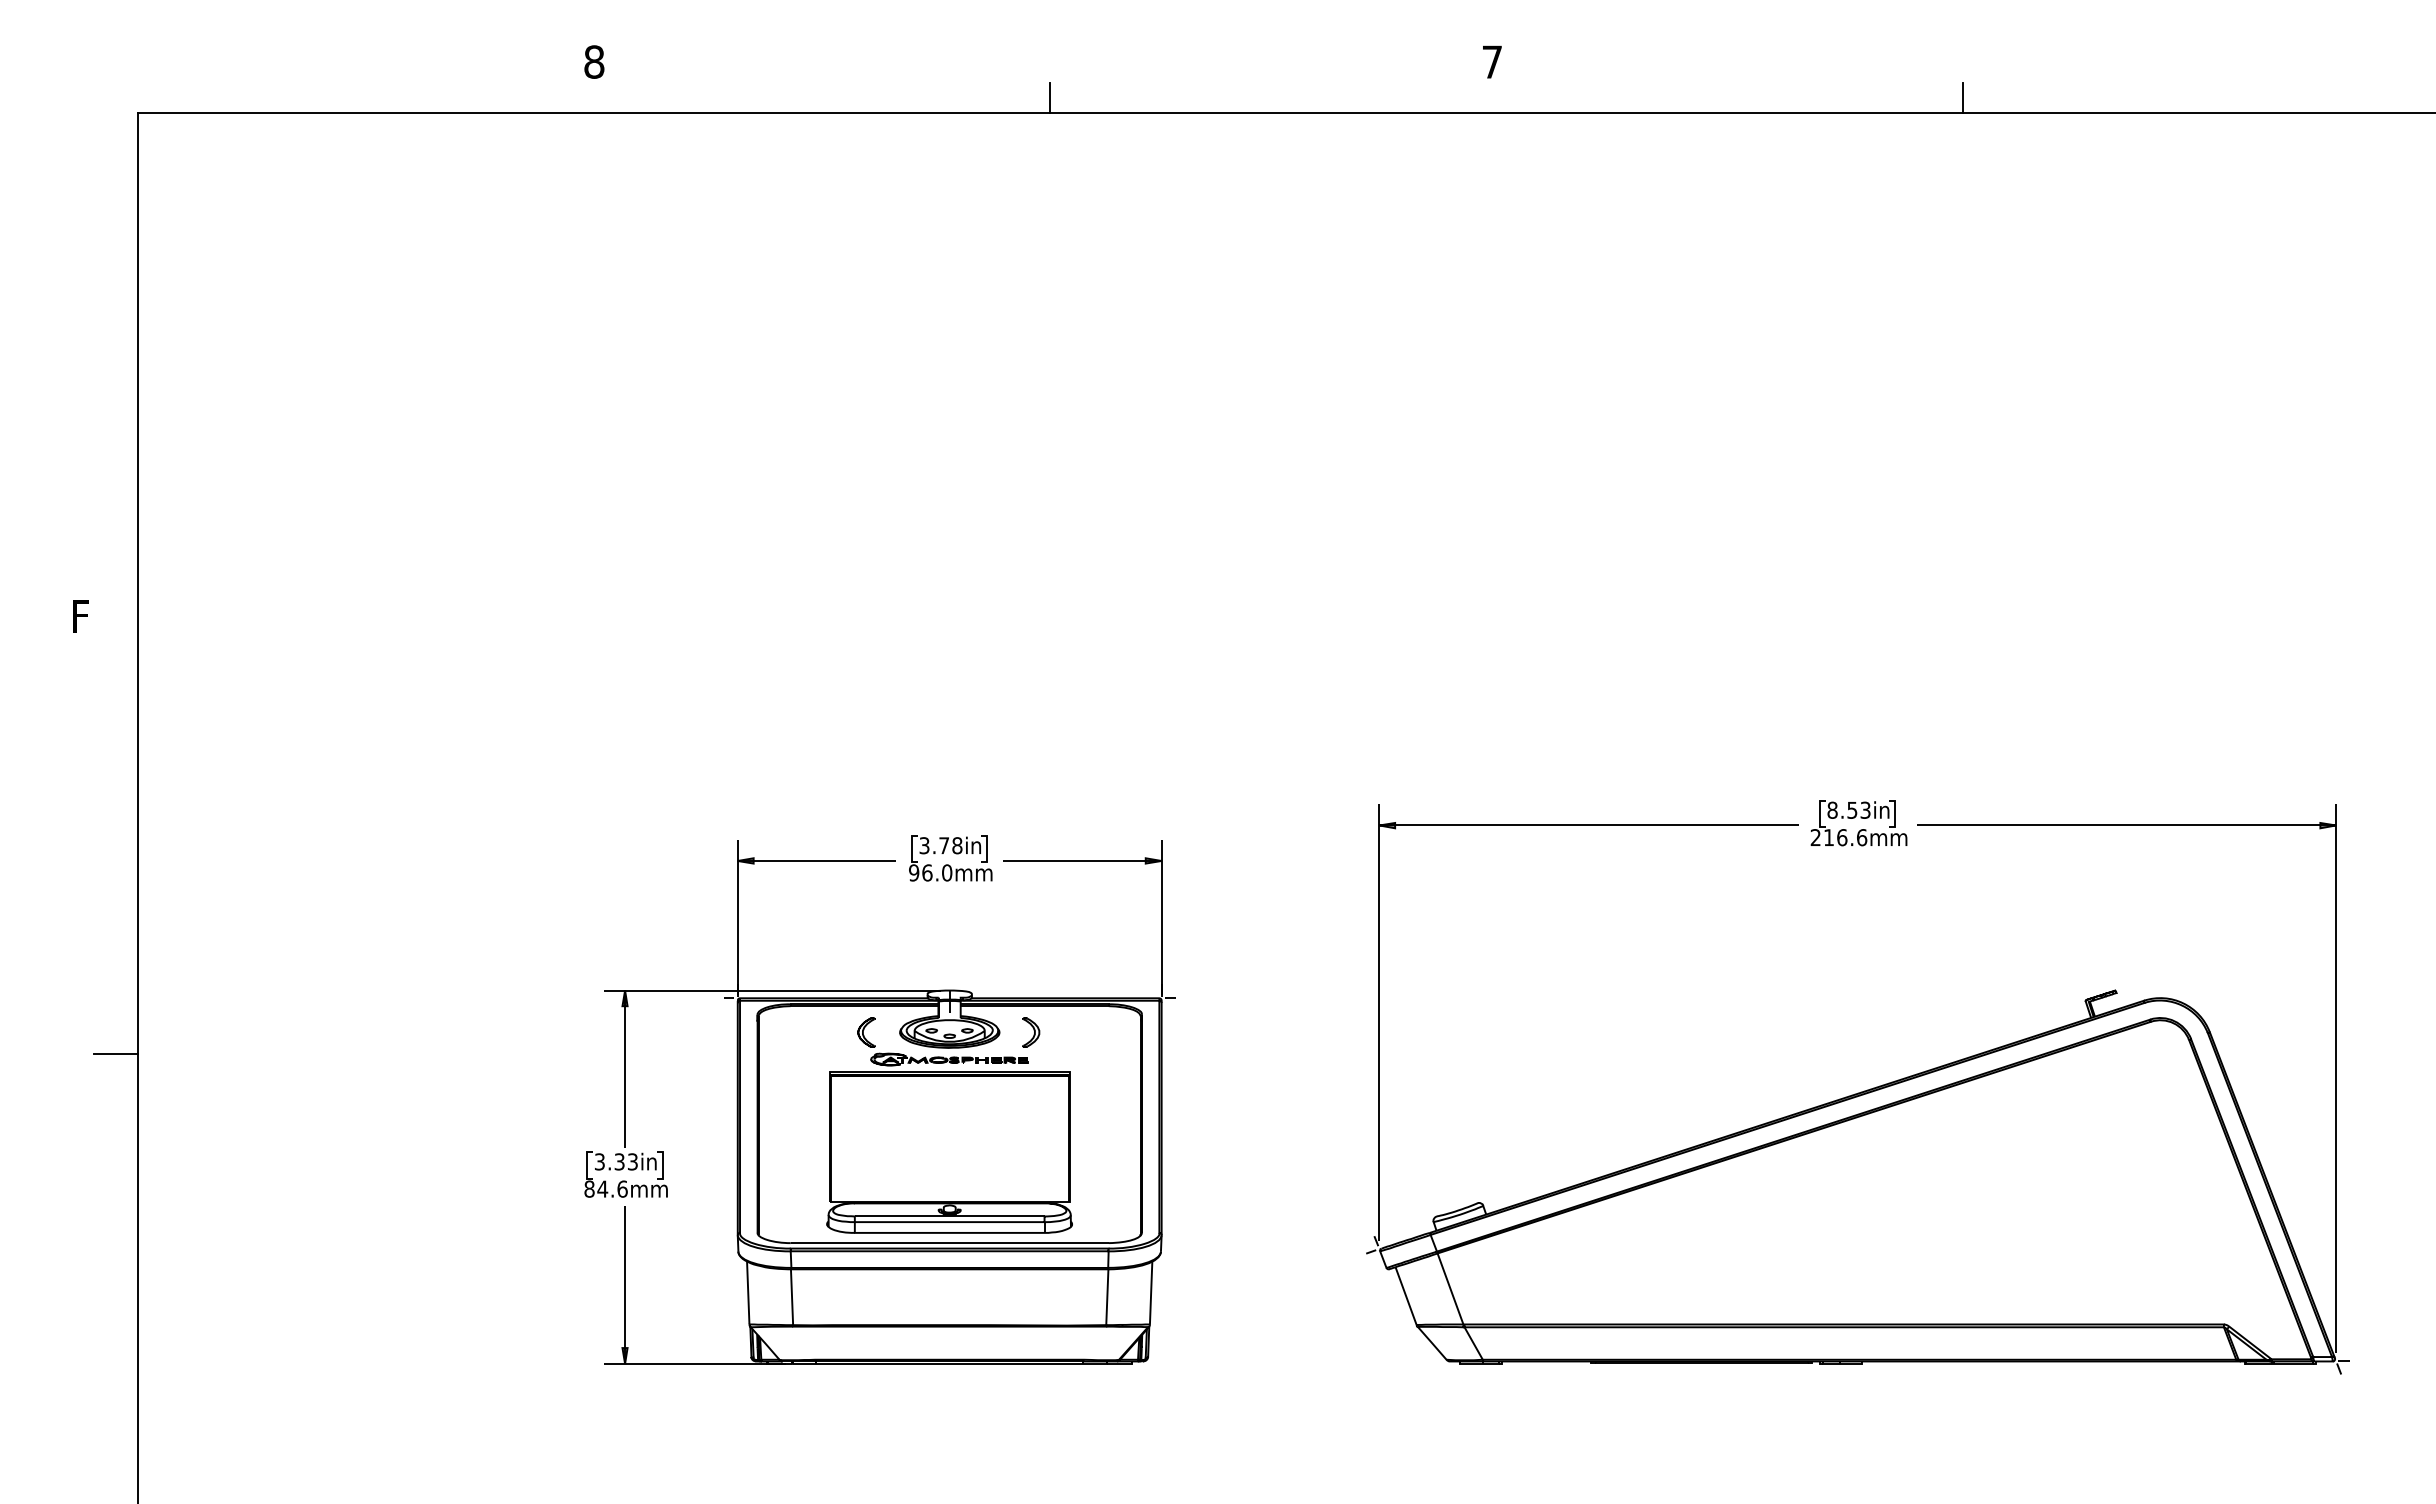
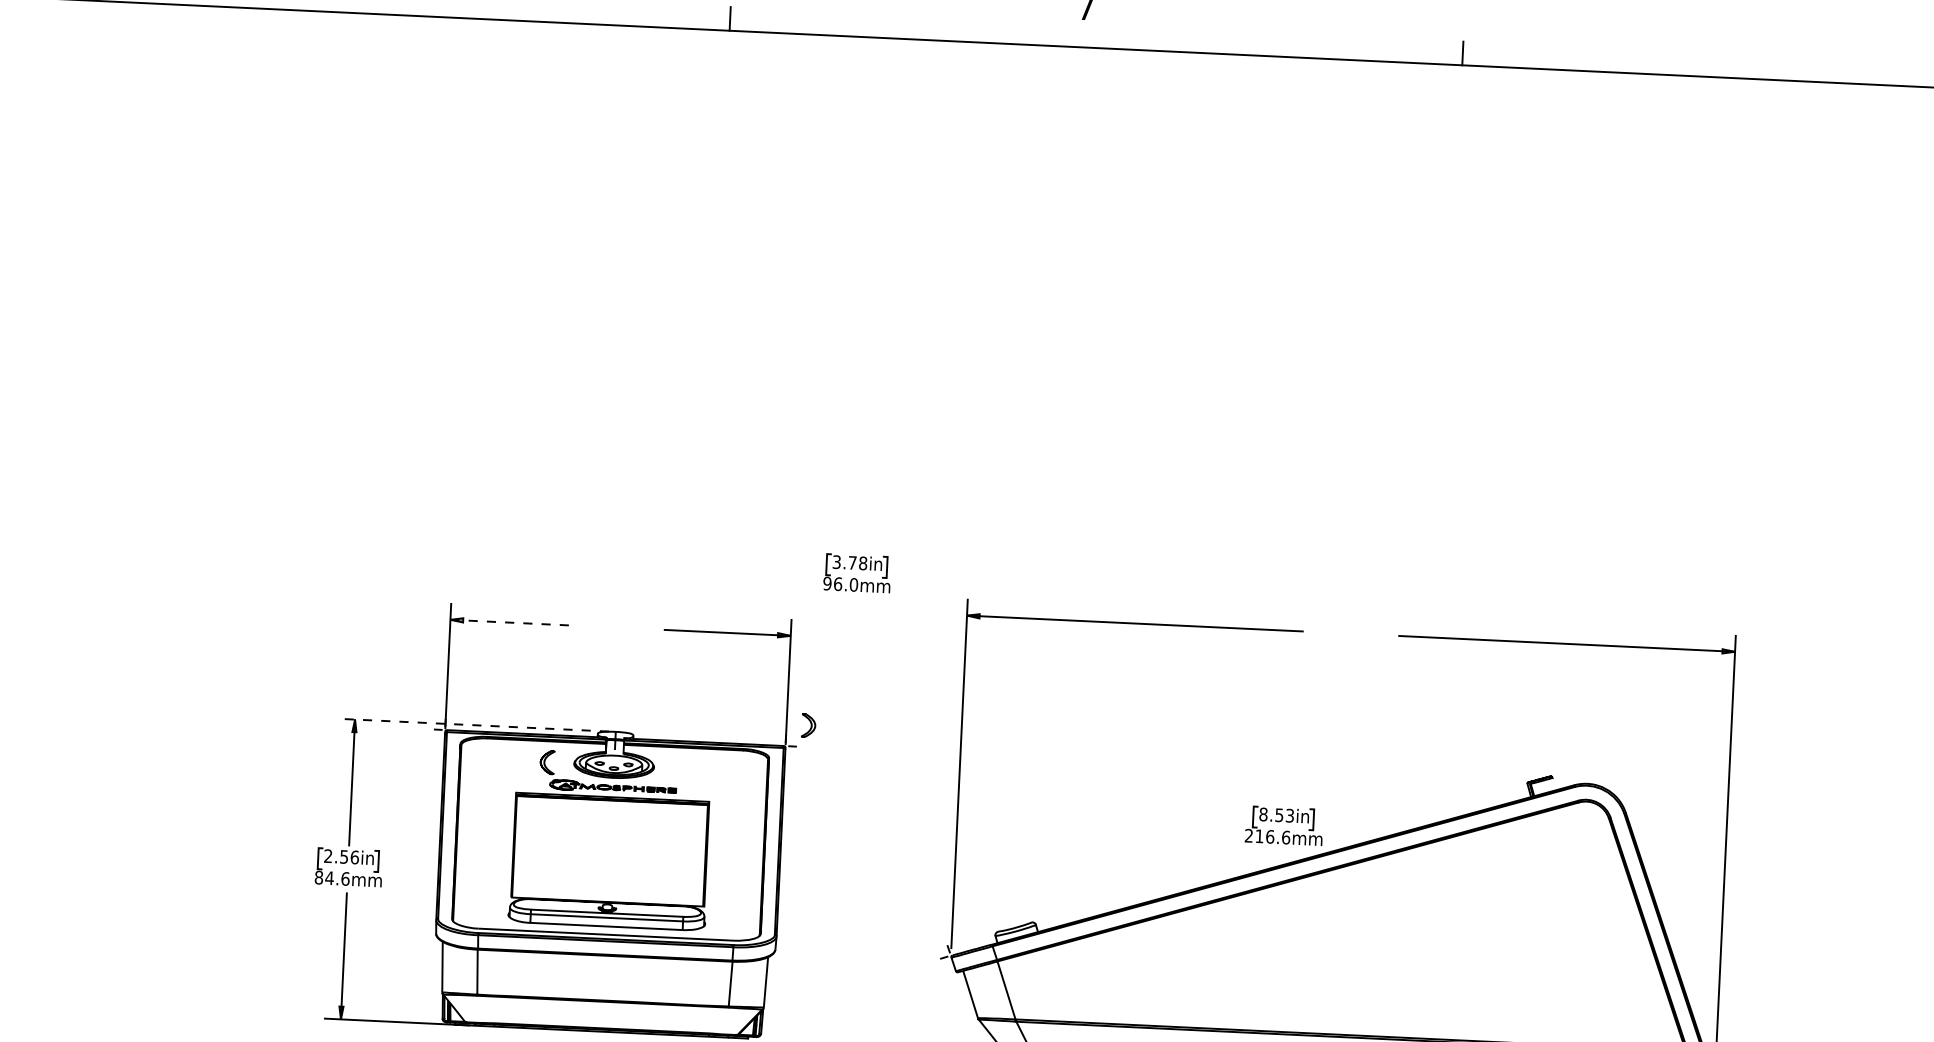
part: (1858, 823) -> (1283, 826), moved
line: (817, 860) -> (514, 622), solid -> dashed
part: (948, 864) -> (855, 578), moved
line: (772, 990) -> (473, 725), solid -> dashed
part: (1031, 1032) -> (808, 725), moved
text: (616, 1161) -> (341, 856), 3.33in -> 2.56in

